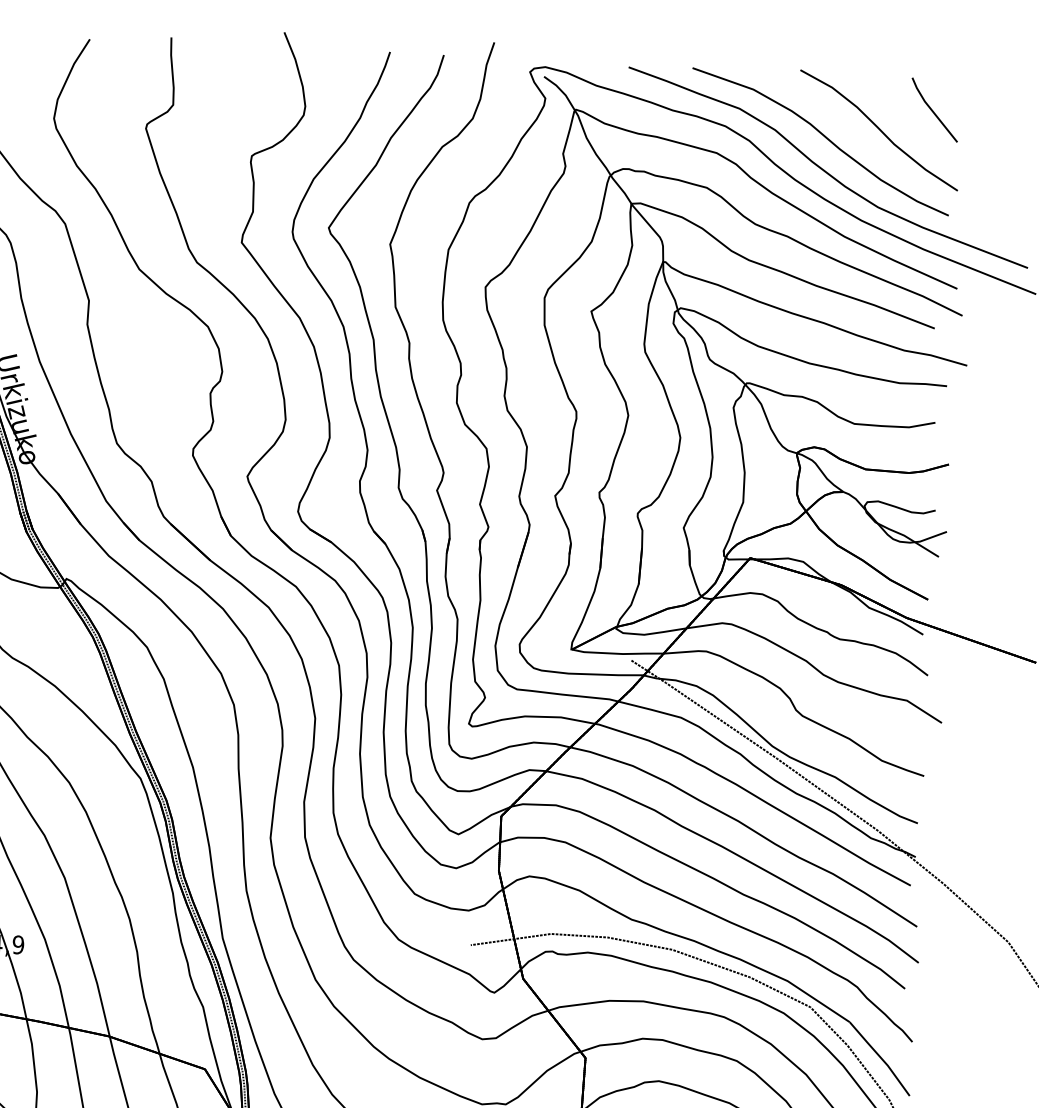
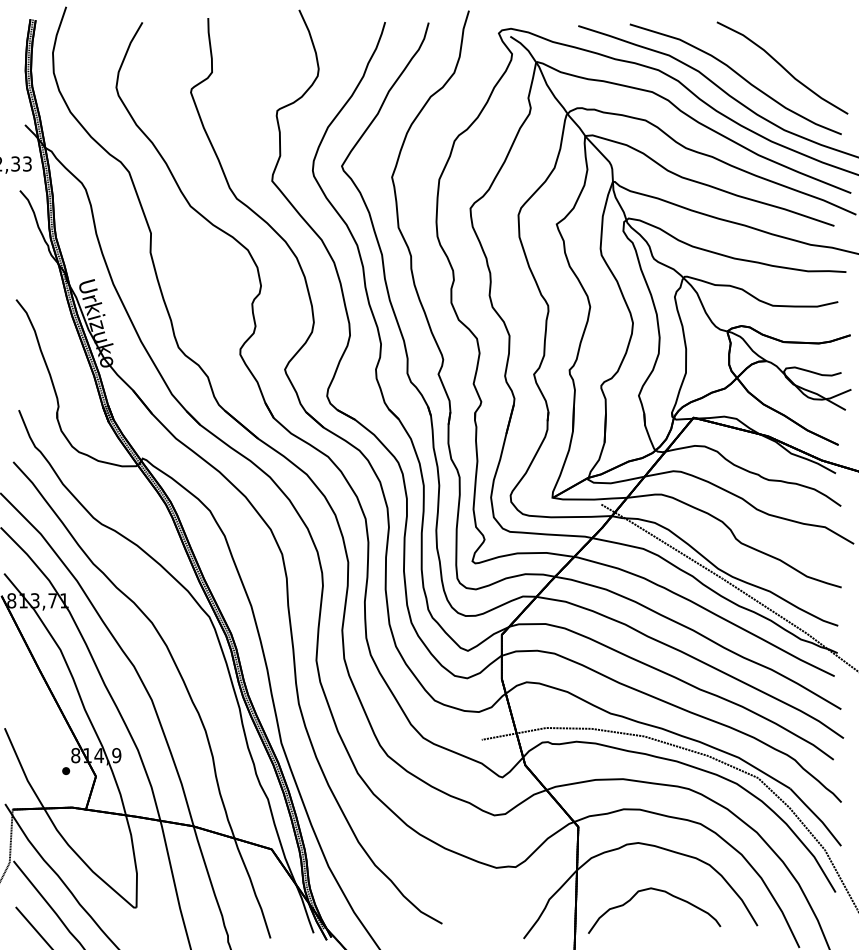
line: (933, 109) -> (825, 49), removed

